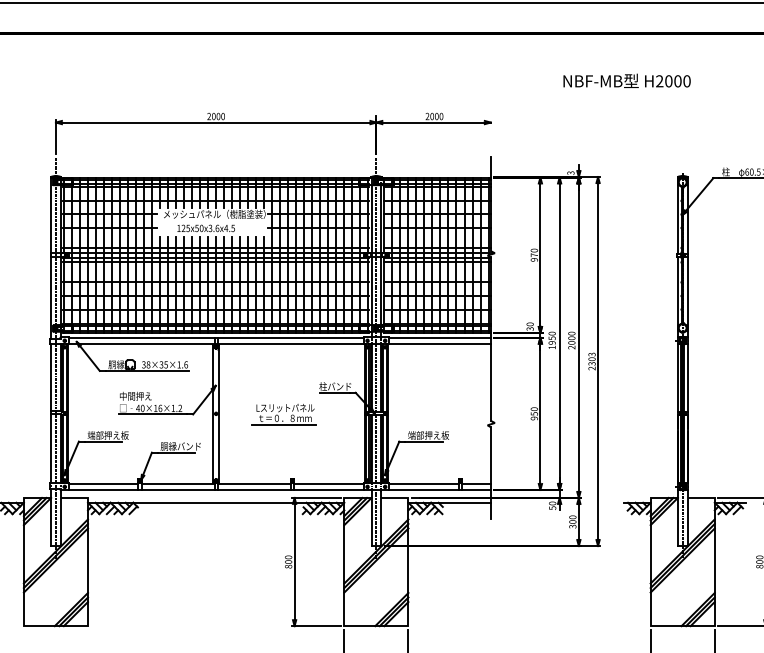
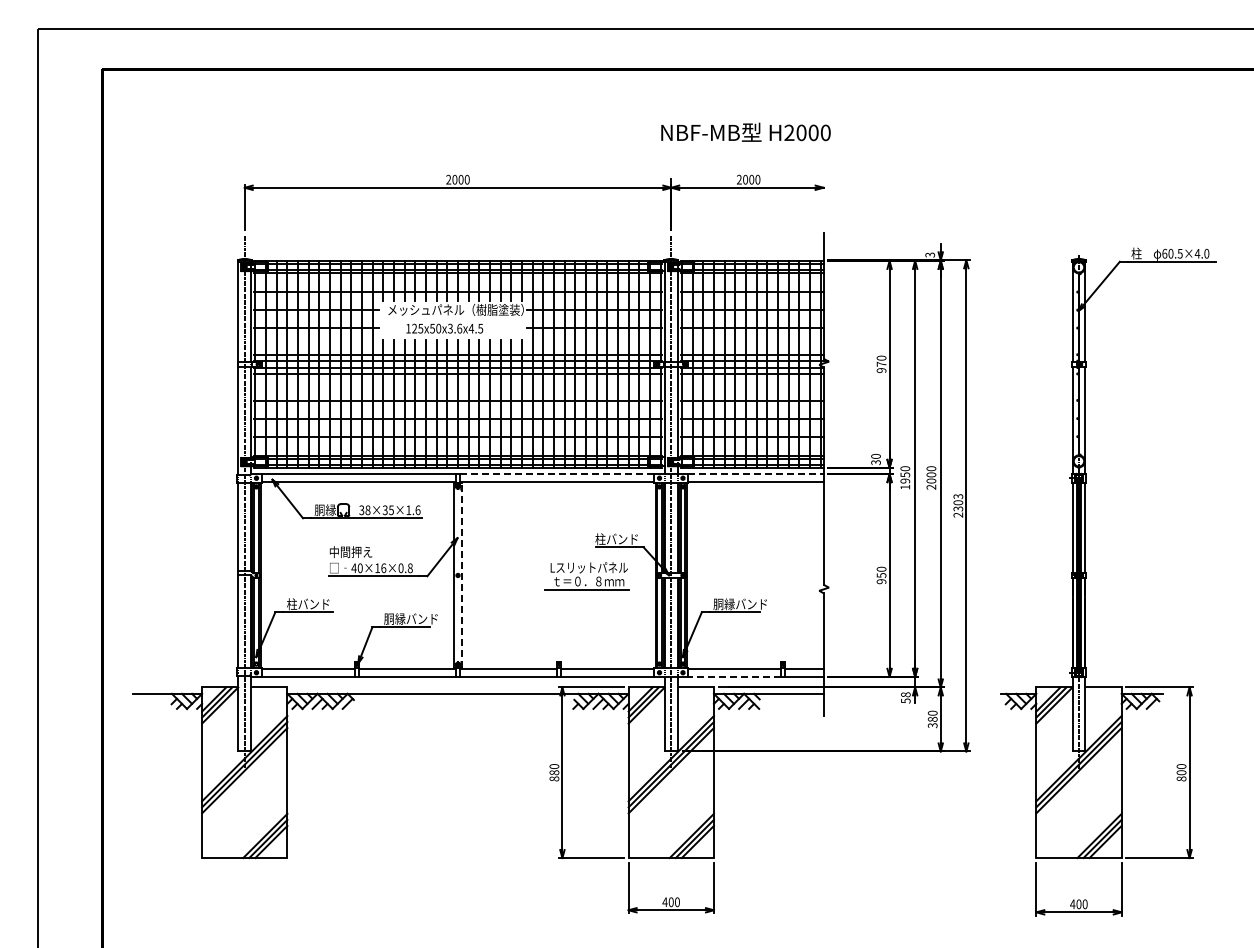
text: (626, 80) -> (745, 131), moved
line: (290, 337) -> (557, 474), solid -> dashed
line: (439, 337) -> (755, 474), solid -> dashed
text: (176, 408) -> (405, 568), 40×16×1.2 -> 40×16×0.8
line: (219, 413) -> (462, 574), solid -> dashed
part: (283, 414) -> (586, 576), moved
text: (108, 435) -> (314, 604), 端部押え板 -> 柱バンド
text: (428, 435) -> (740, 604), 端部押え板 -> 胴縁バンド
line: (423, 489) -> (734, 676), solid -> dashed
text: (552, 503) -> (905, 694), 50 -> 58
text: (573, 521) -> (933, 718), 300 -> 380
text: (288, 561) -> (554, 772), 800 -> 880

